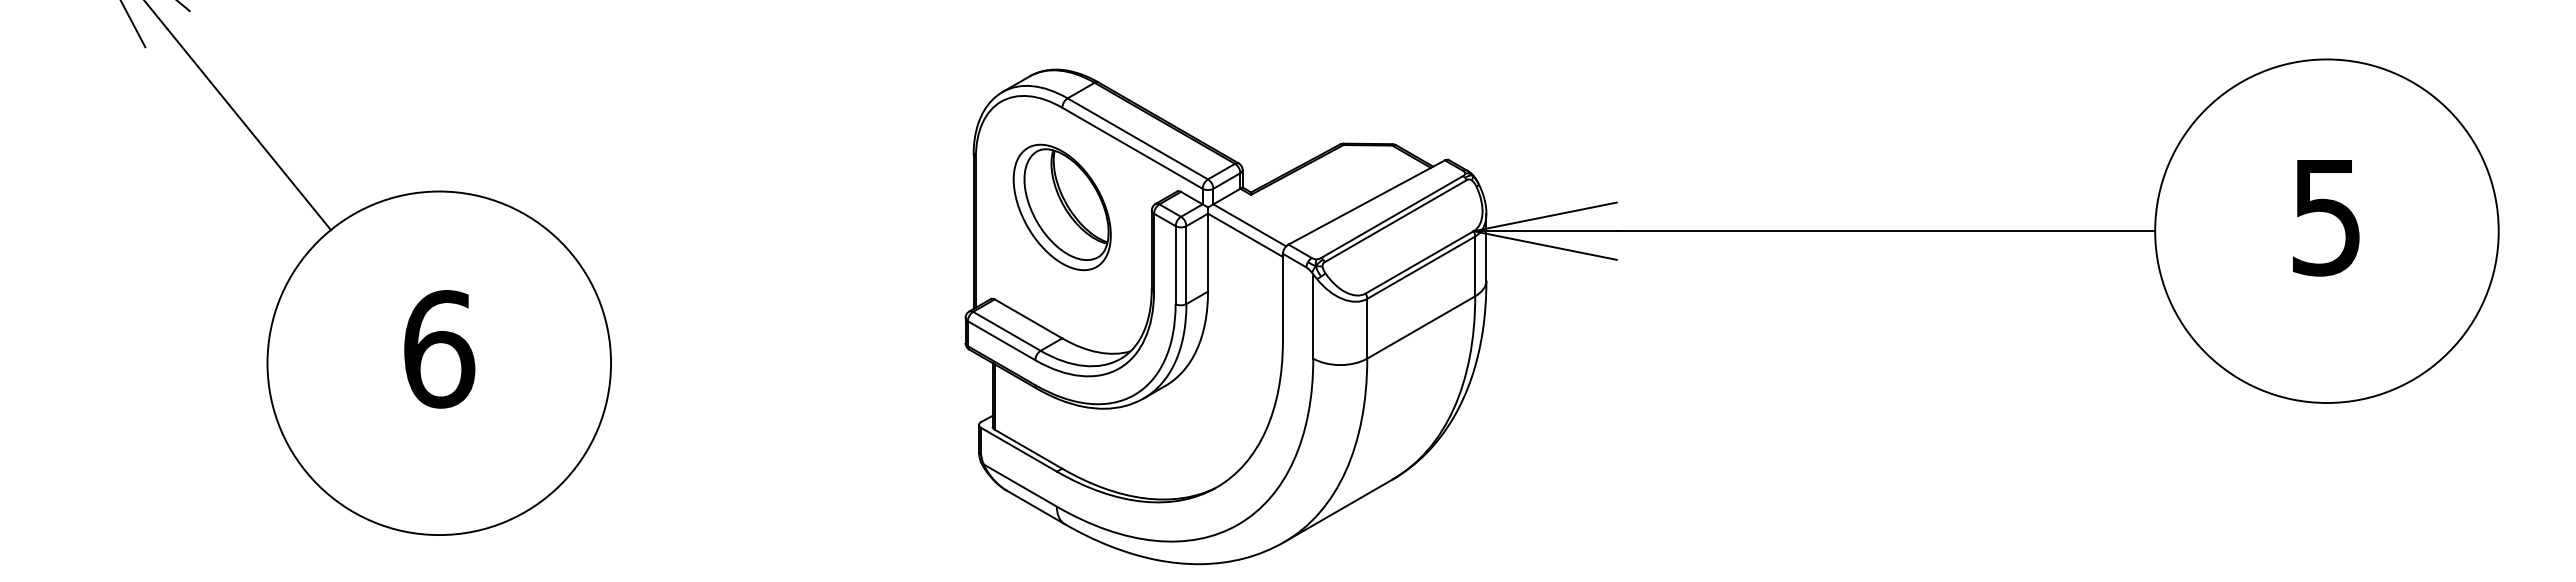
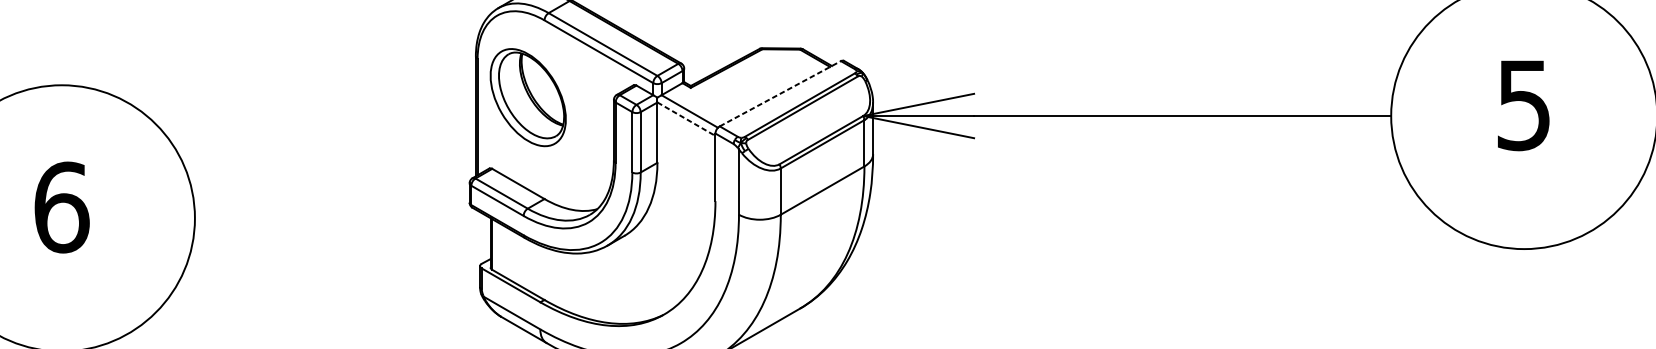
line: (1366, 202) -> (780, 93), solid -> dashed
part: (1061, 207) -> (527, 97), moved
line: (1245, 235) -> (686, 119), solid -> dashed

